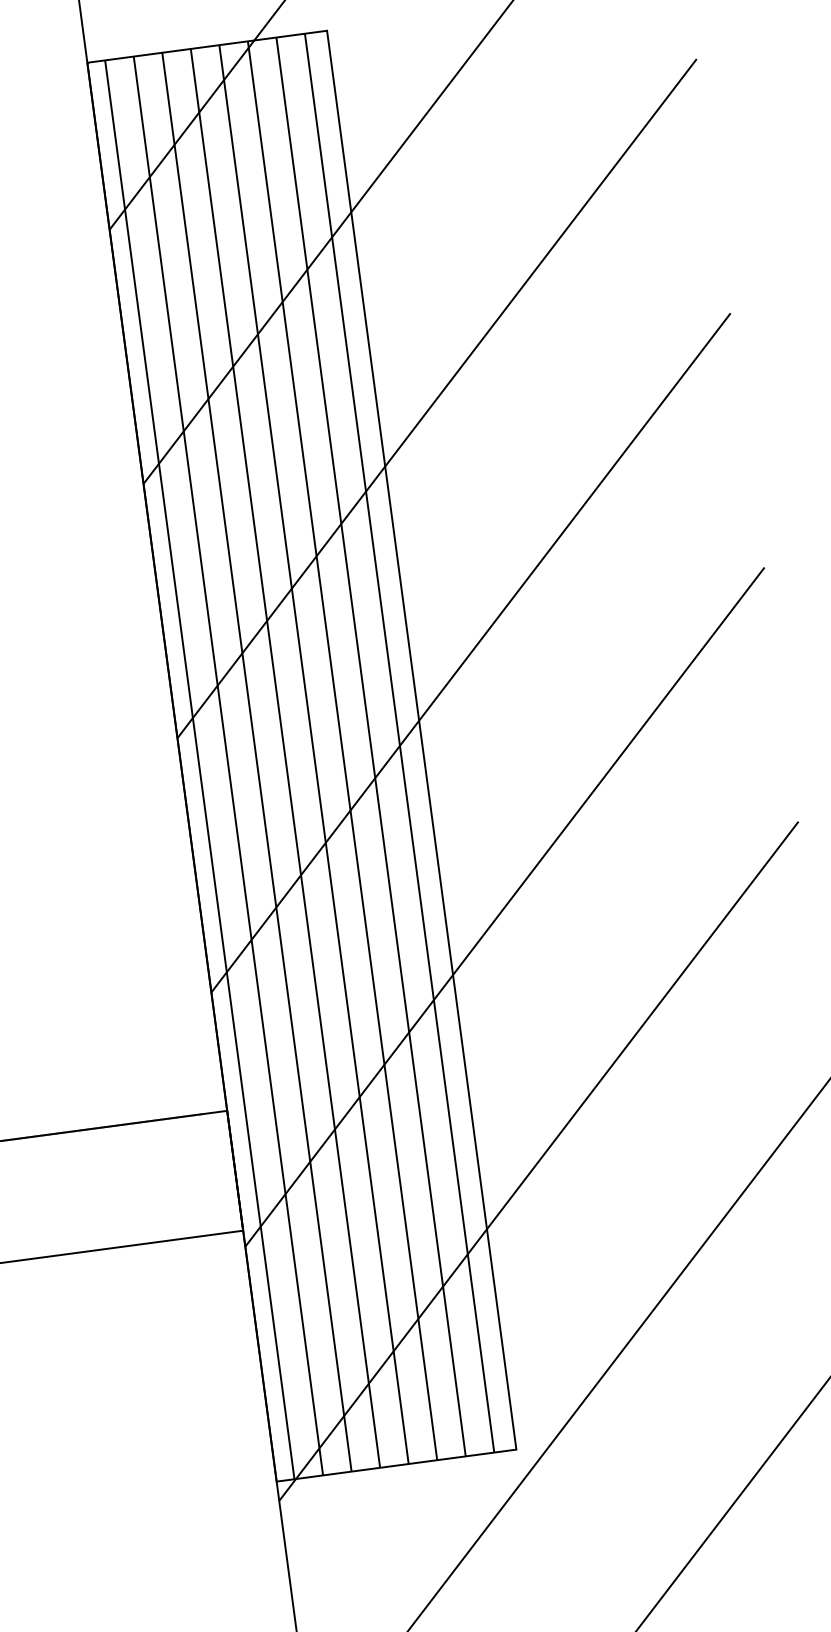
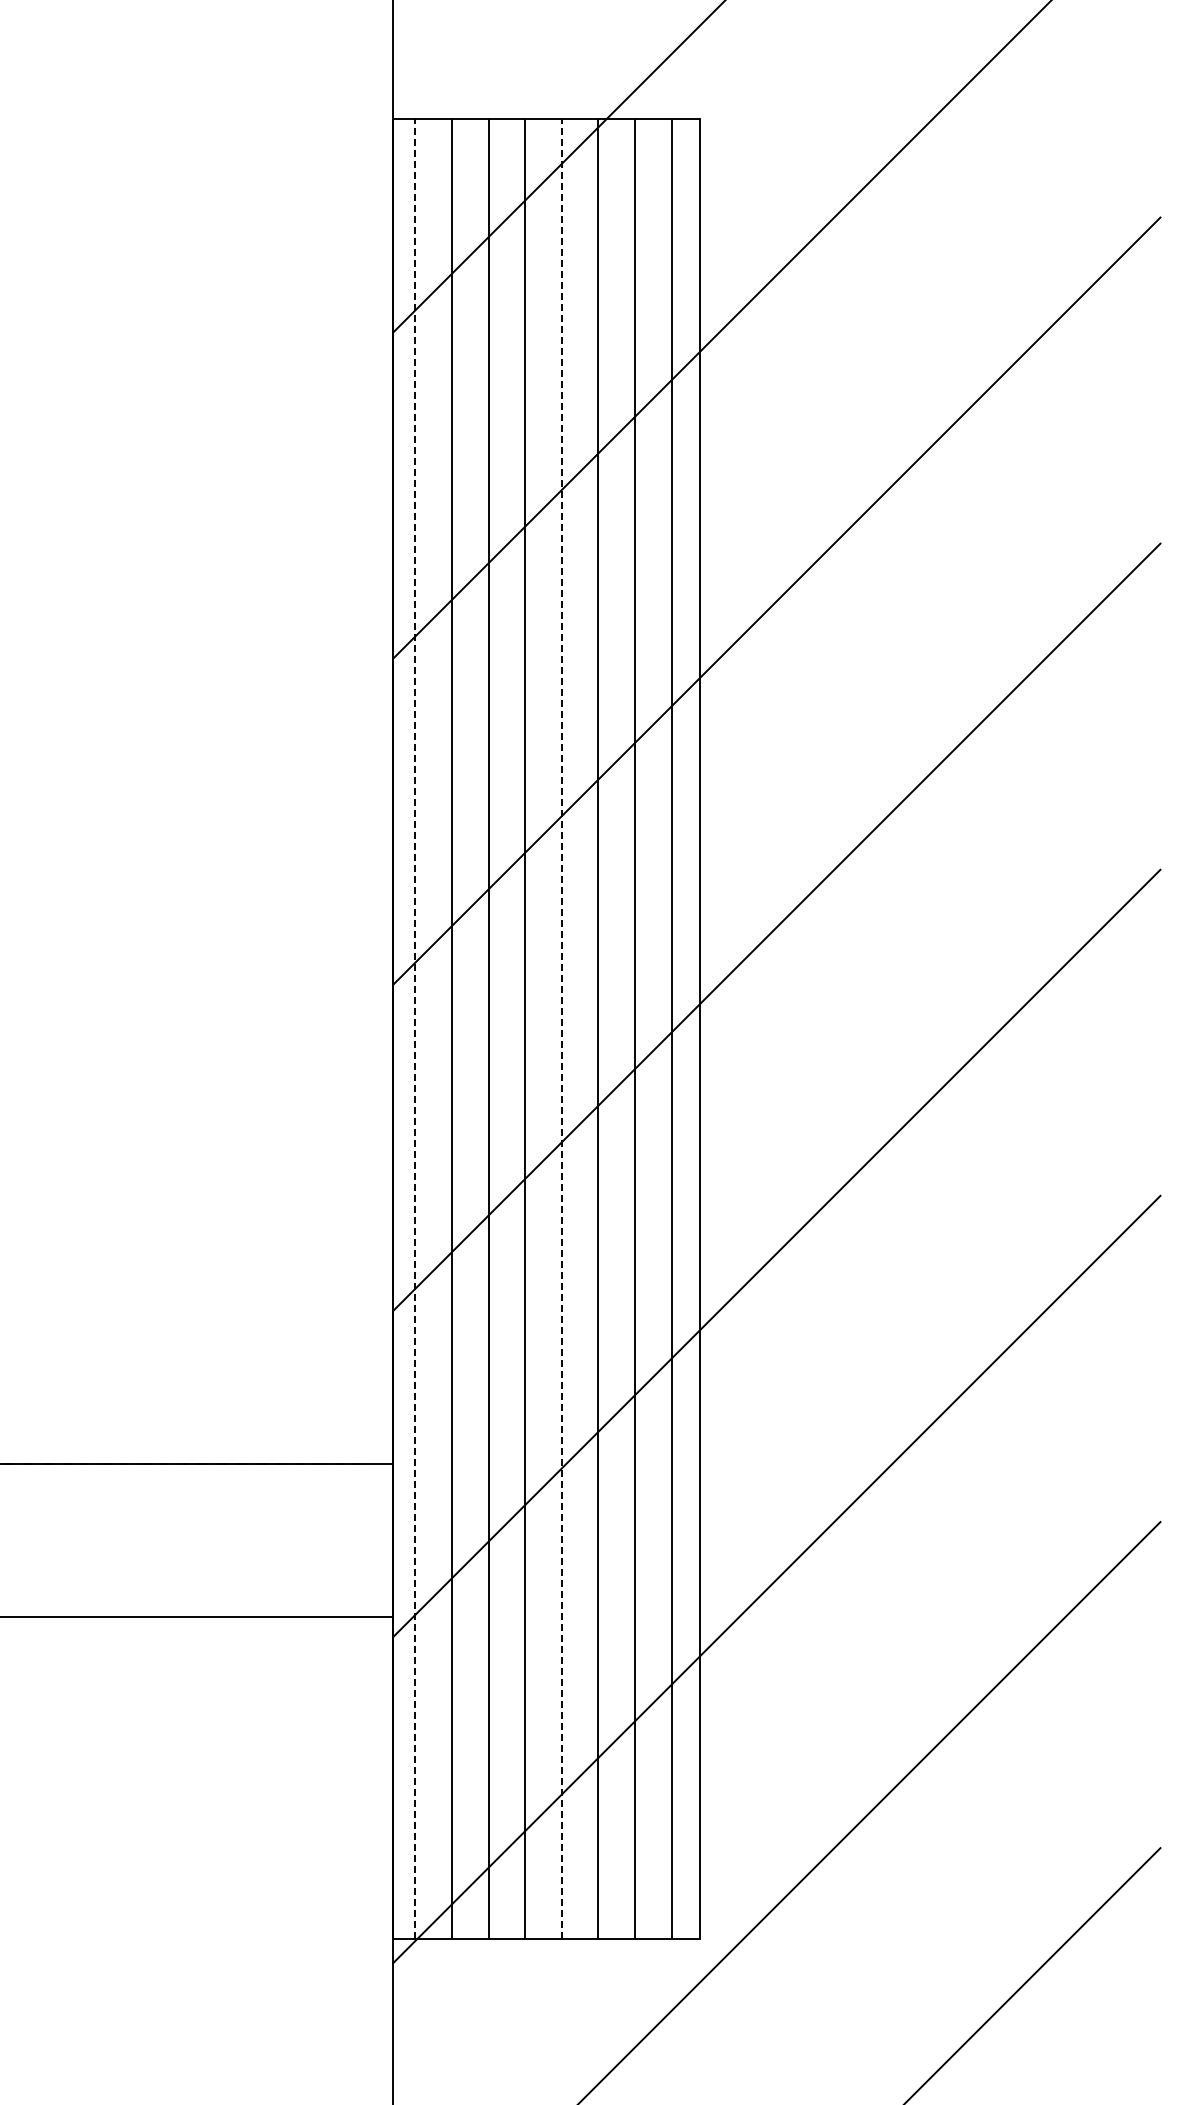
line: (313, 754) -> (561, 1029), solid -> dashed
line: (199, 770) -> (415, 1029), solid -> dashed

